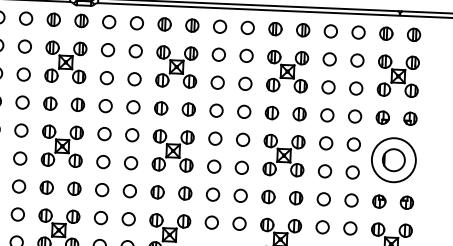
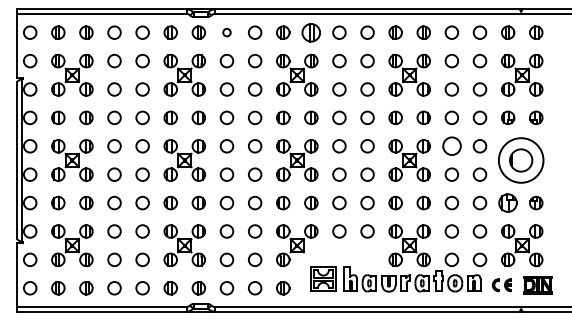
circle: (108, 21) -> (226, 32), size x0.6
part: (192, 25) -> (311, 32), size x1.4
circle: (325, 143) -> (451, 146), size x1.4
part: (379, 201) -> (508, 202), size x1.4

